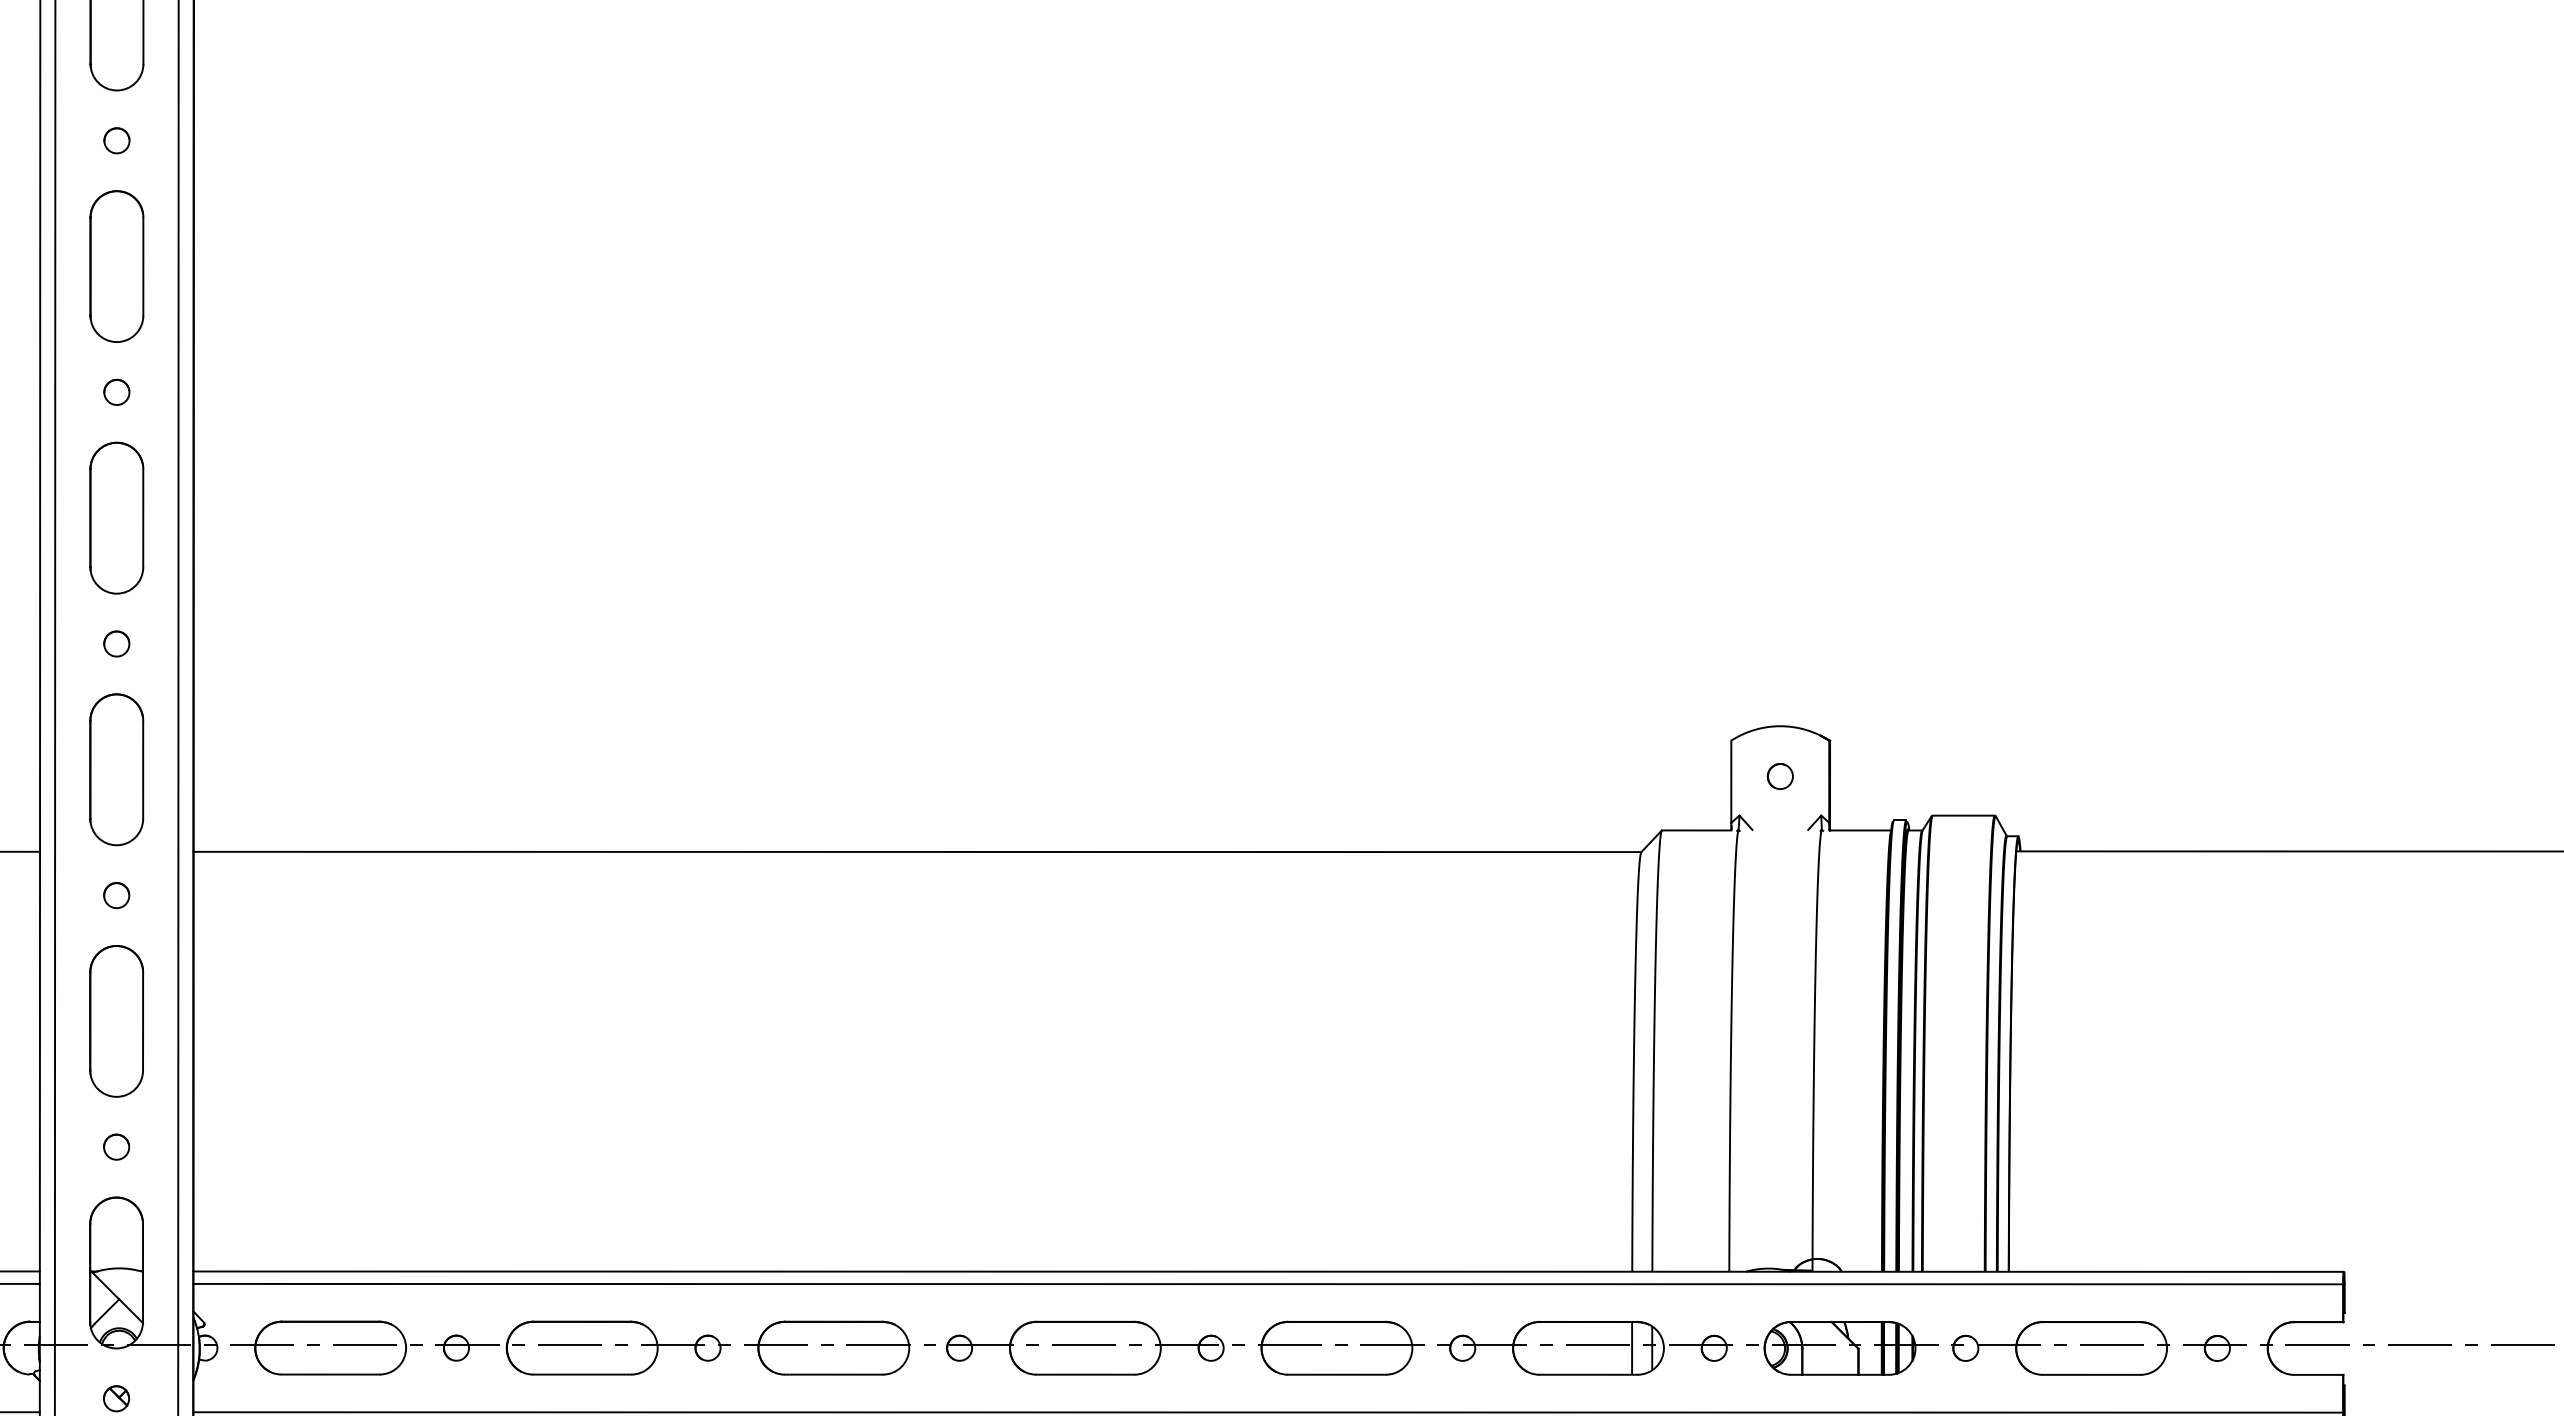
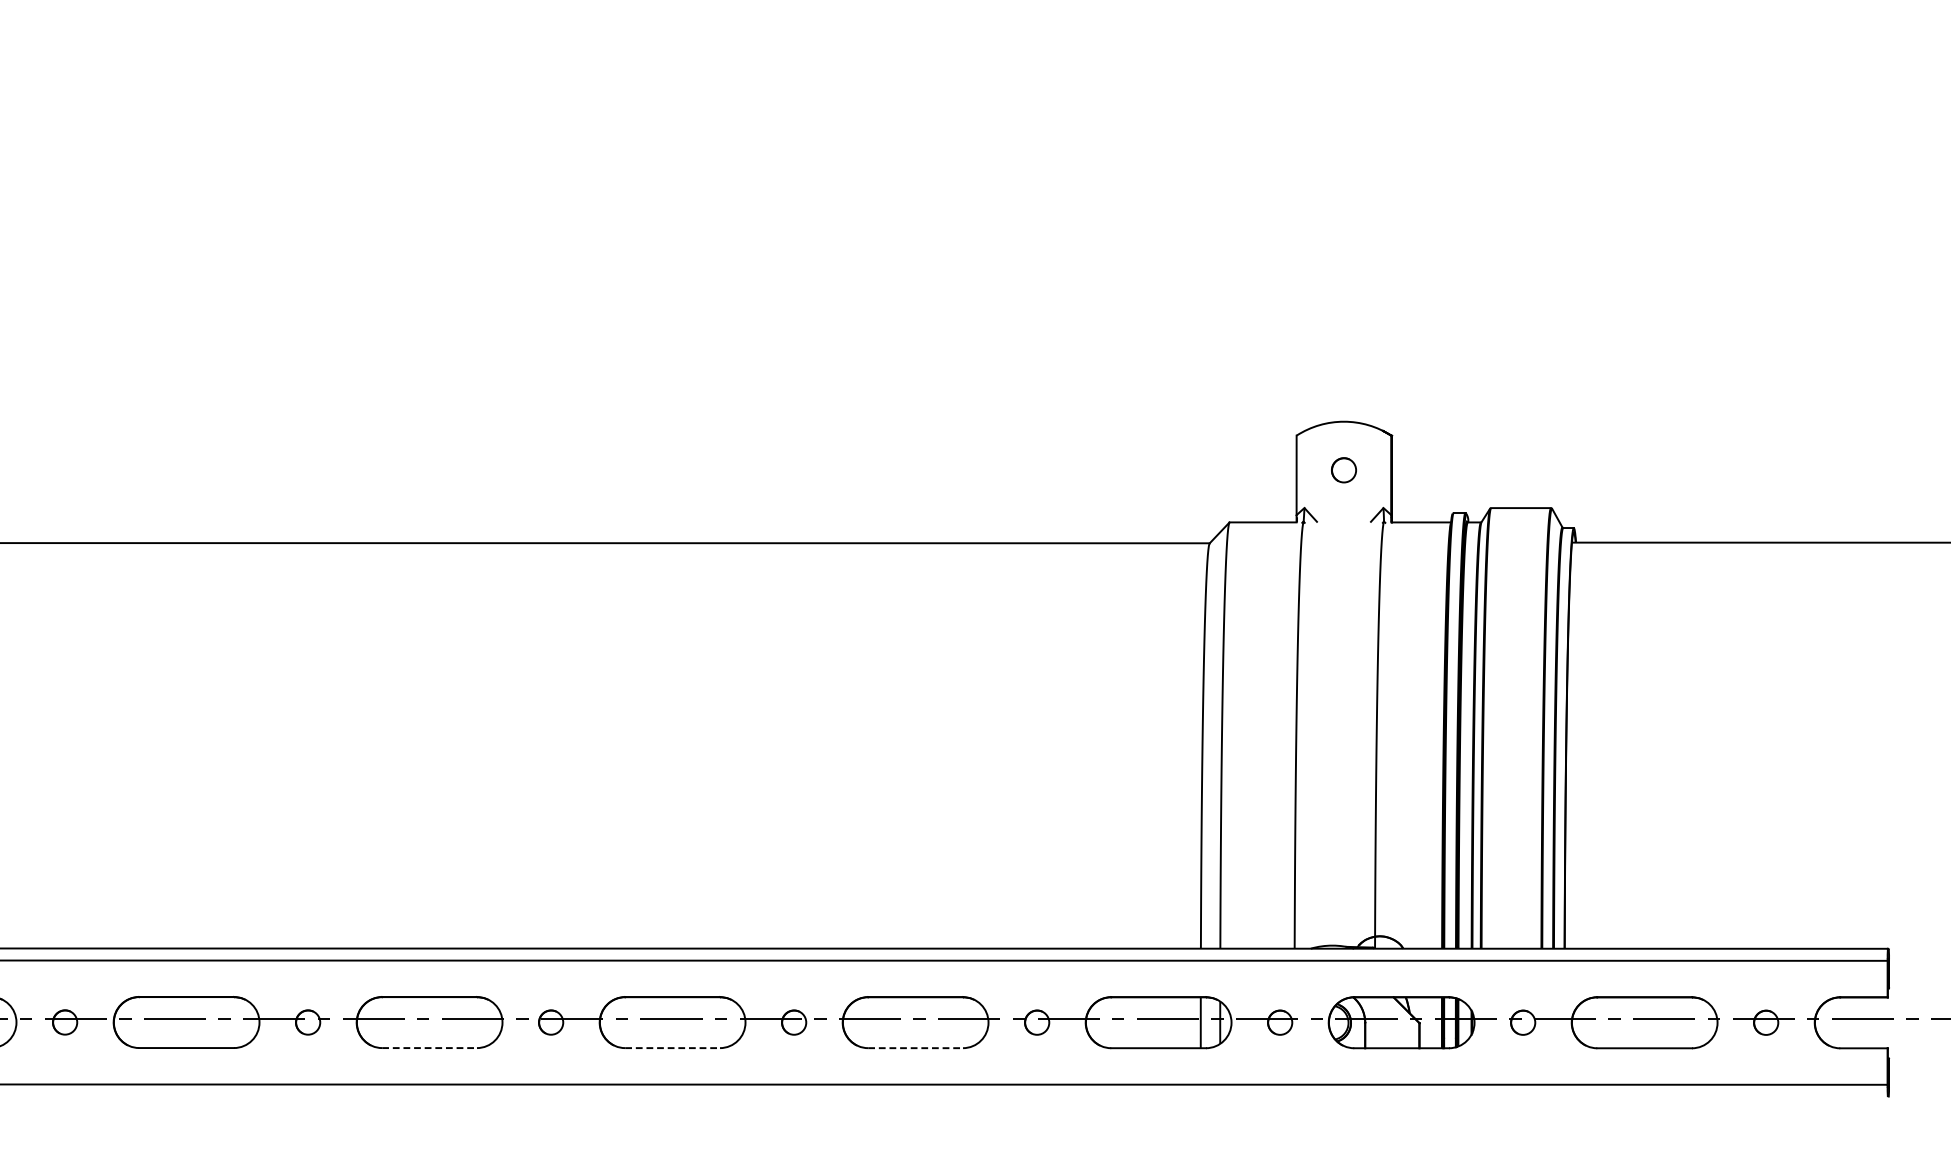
line: (834, 1374) -> (430, 1047), solid -> dashed
line: (1085, 1374) -> (672, 1047), solid -> dashed
line: (1337, 1374) -> (916, 1047), solid -> dashed

